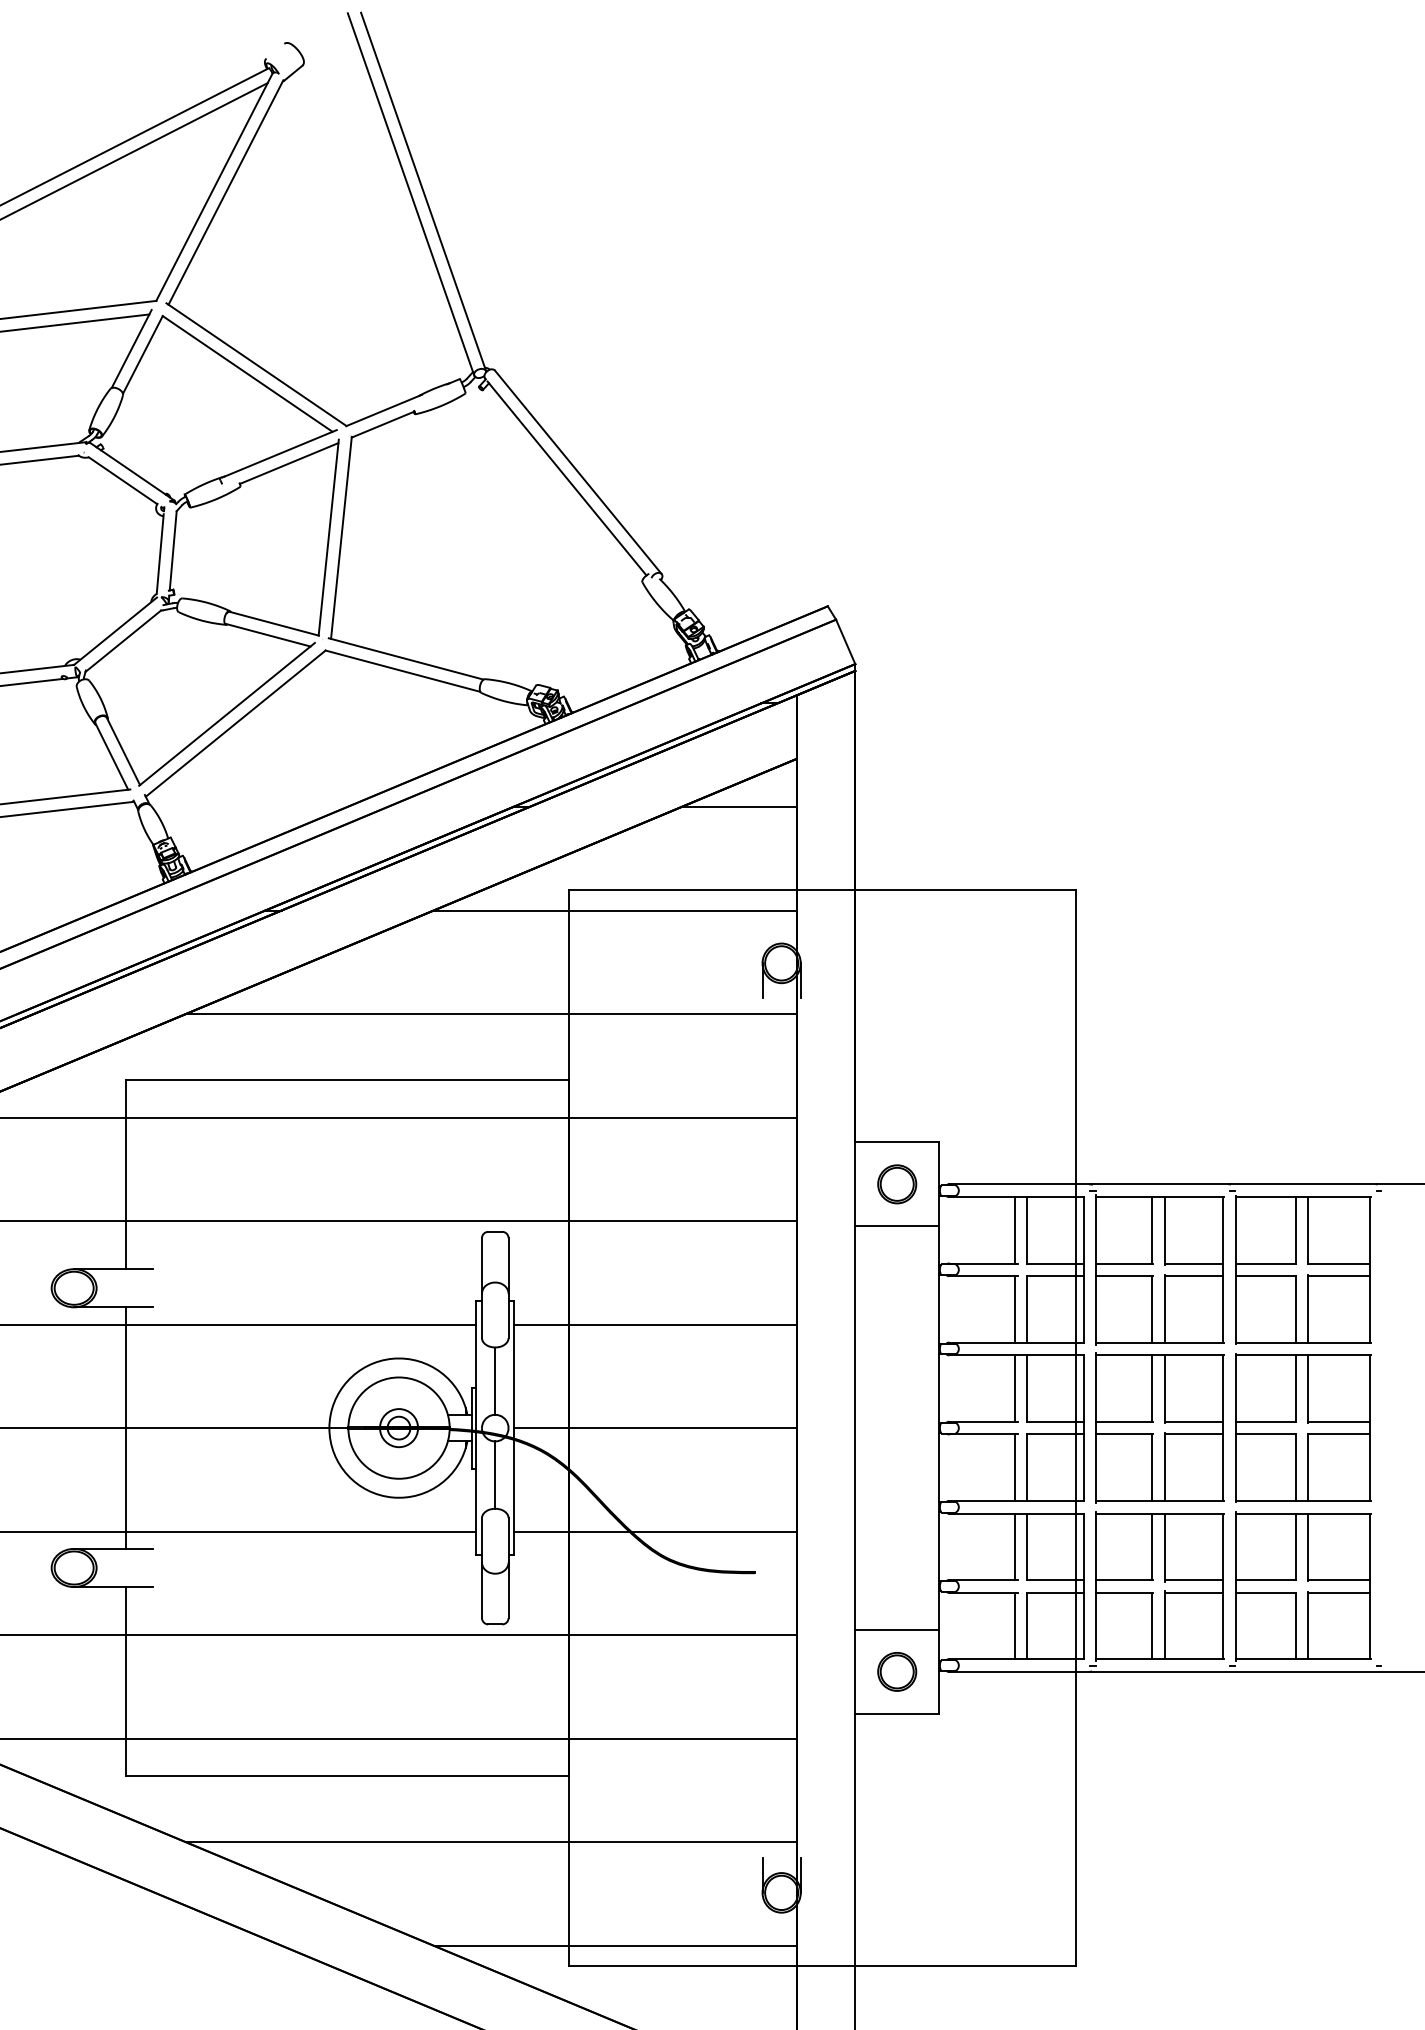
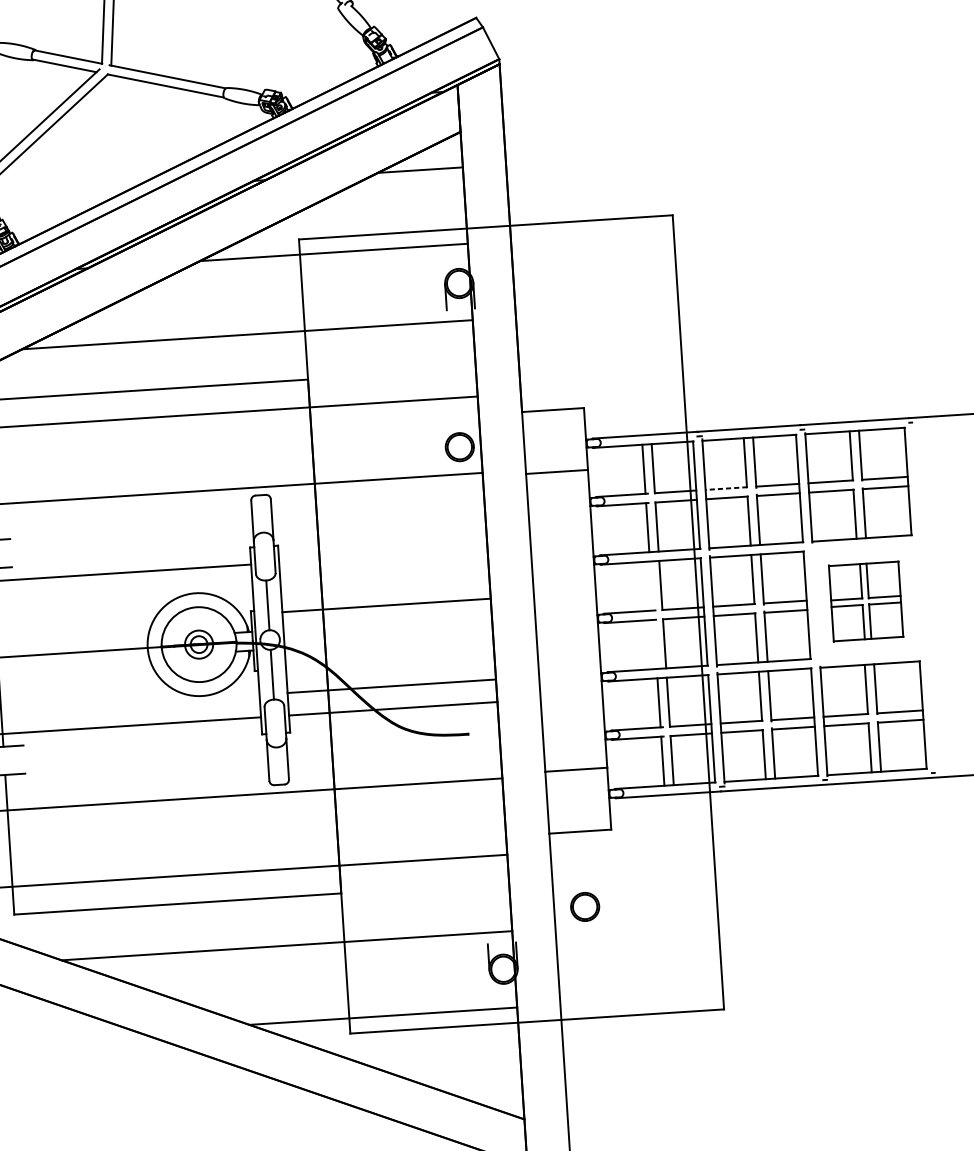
part: (897, 1184) -> (460, 447), moved
line: (1124, 1263) -> (726, 488), solid -> dashed
line: (655, 1324) -> (386, 605), moved
line: (1014, 1388) -> (651, 586), removed
part: (1303, 1427) -> (866, 601), size x0.7
line: (655, 1428) -> (391, 686), moved
line: (1014, 1467) -> (655, 644), removed
part: (897, 1671) -> (585, 906), moved

